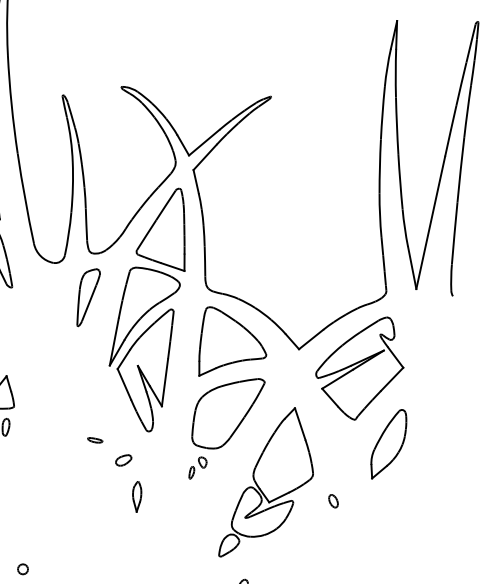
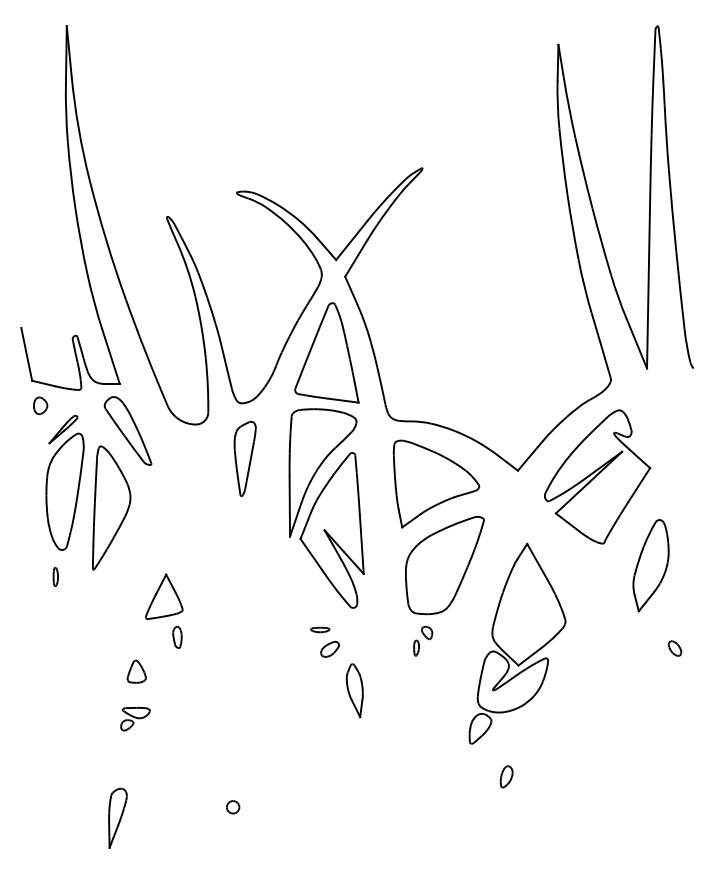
part: (95, 440) -> (320, 629), moved
part: (136, 496) -> (354, 690), size x1.43
part: (333, 501) -> (675, 648), moved

